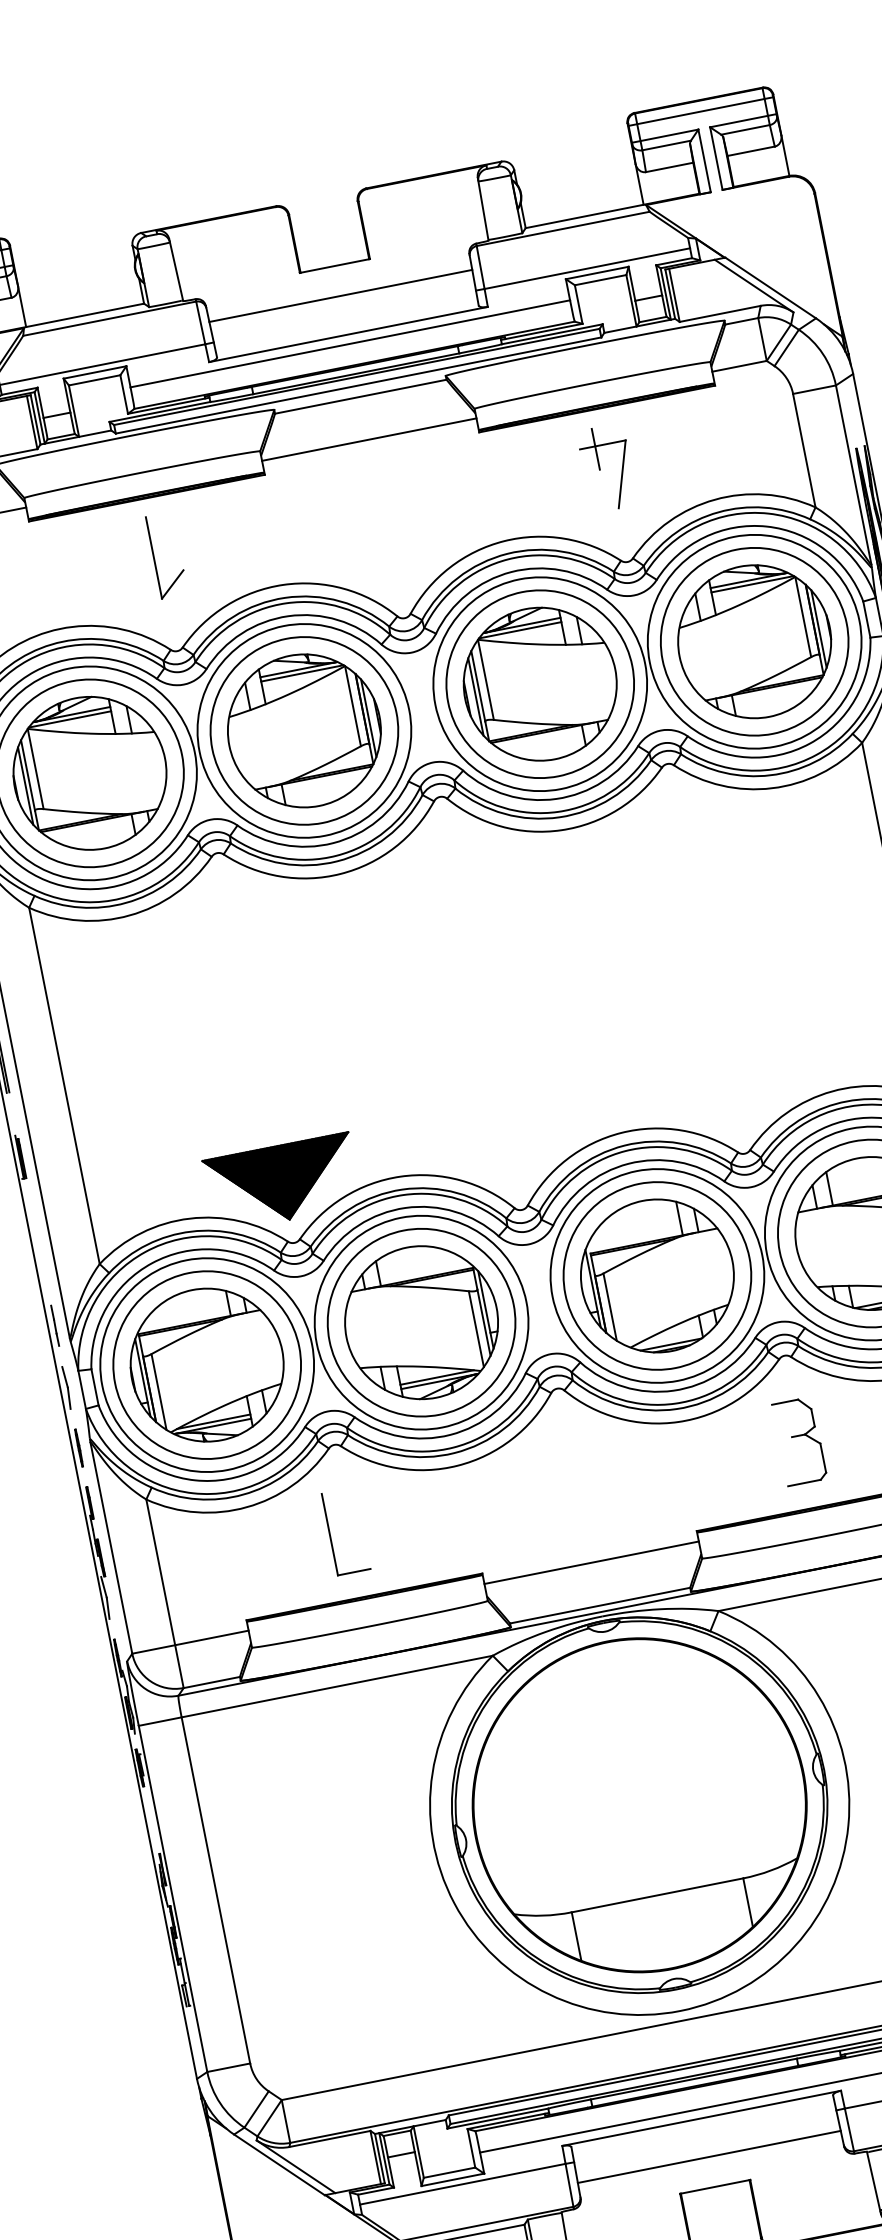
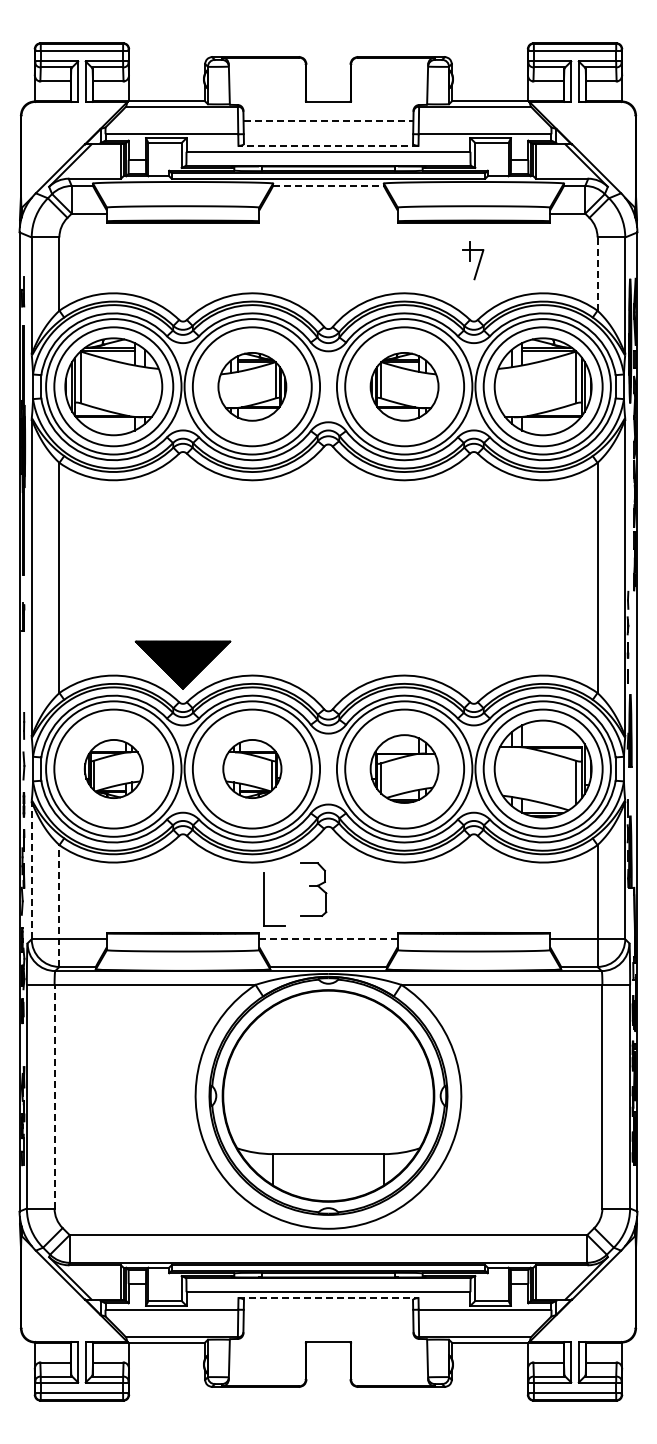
line: (340, 295) -> (328, 120), solid -> dashed
line: (348, 334) -> (328, 145), solid -> dashed
line: (360, 397) -> (328, 186), solid -> dashed
line: (369, 439) -> (328, 213), removed
line: (804, 451) -> (597, 274), solid -> dashed
part: (606, 467) -> (472, 260), size x0.7
part: (154, 557) -> (180, 260), removed
part: (539, 683) -> (404, 386), size x0.7
part: (304, 730) -> (252, 386), size x0.7
part: (656, 1275) -> (404, 768), size x0.7
part: (421, 1321) -> (252, 768), size x0.6
part: (206, 1364) -> (113, 768), size x0.6
part: (799, 1441) -> (313, 889), moved
part: (330, 1534) -> (264, 899), moved
line: (110, 1547) -> (31, 870), solid -> dashed
line: (591, 1563) -> (328, 939), solid -> dashed
line: (165, 1594) -> (59, 906), solid -> dashed
line: (215, 1890) -> (54, 1096), solid -> dashed
line: (701, 2118) -> (328, 1298), solid -> dashed
line: (709, 2157) -> (328, 1323), removed

